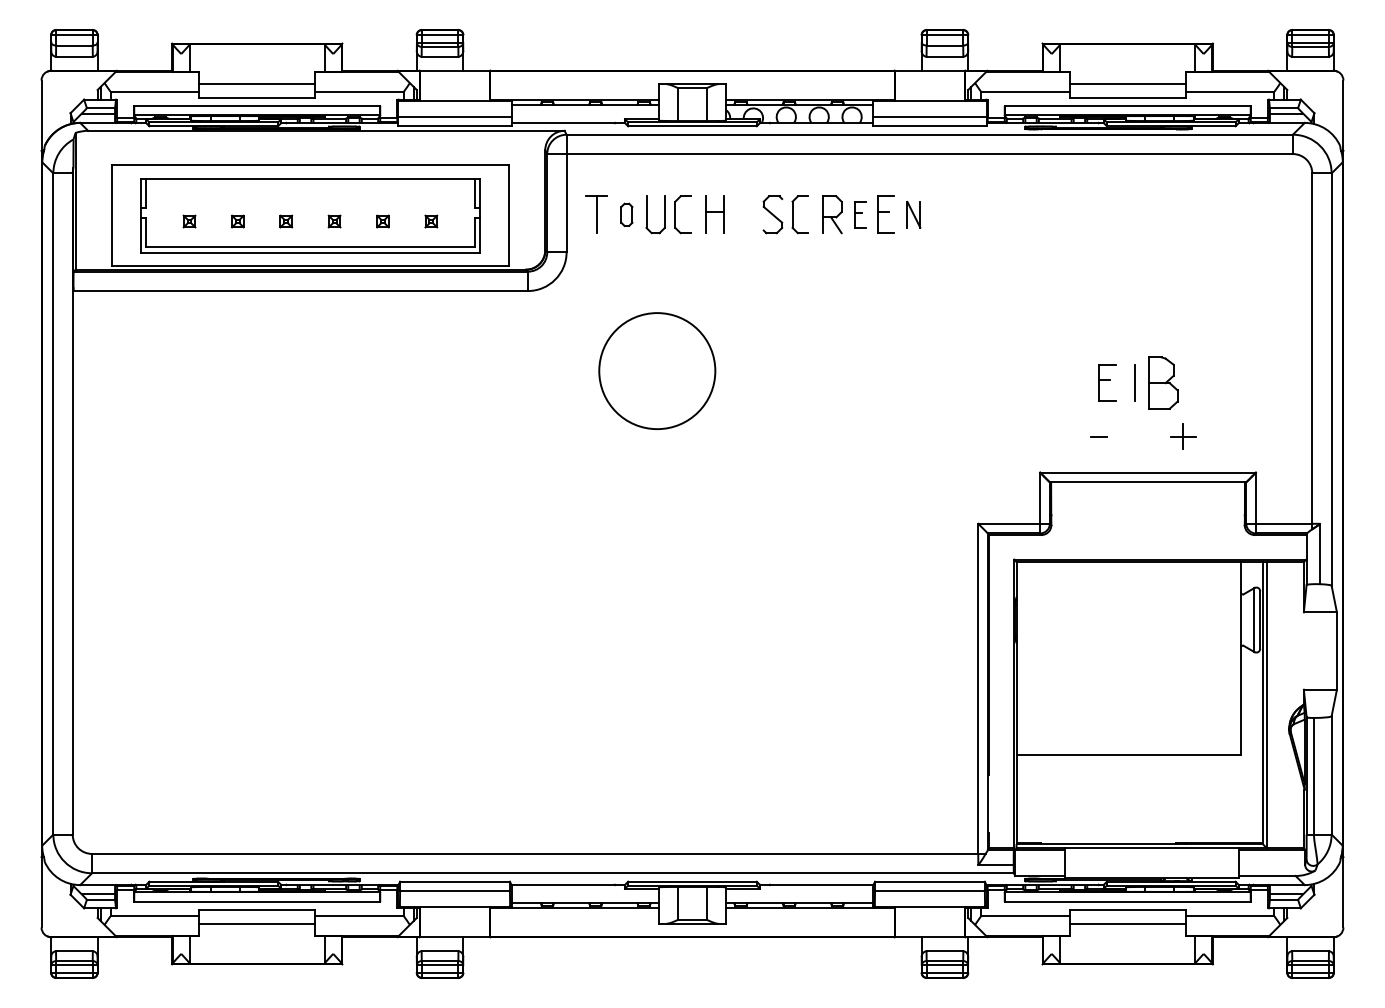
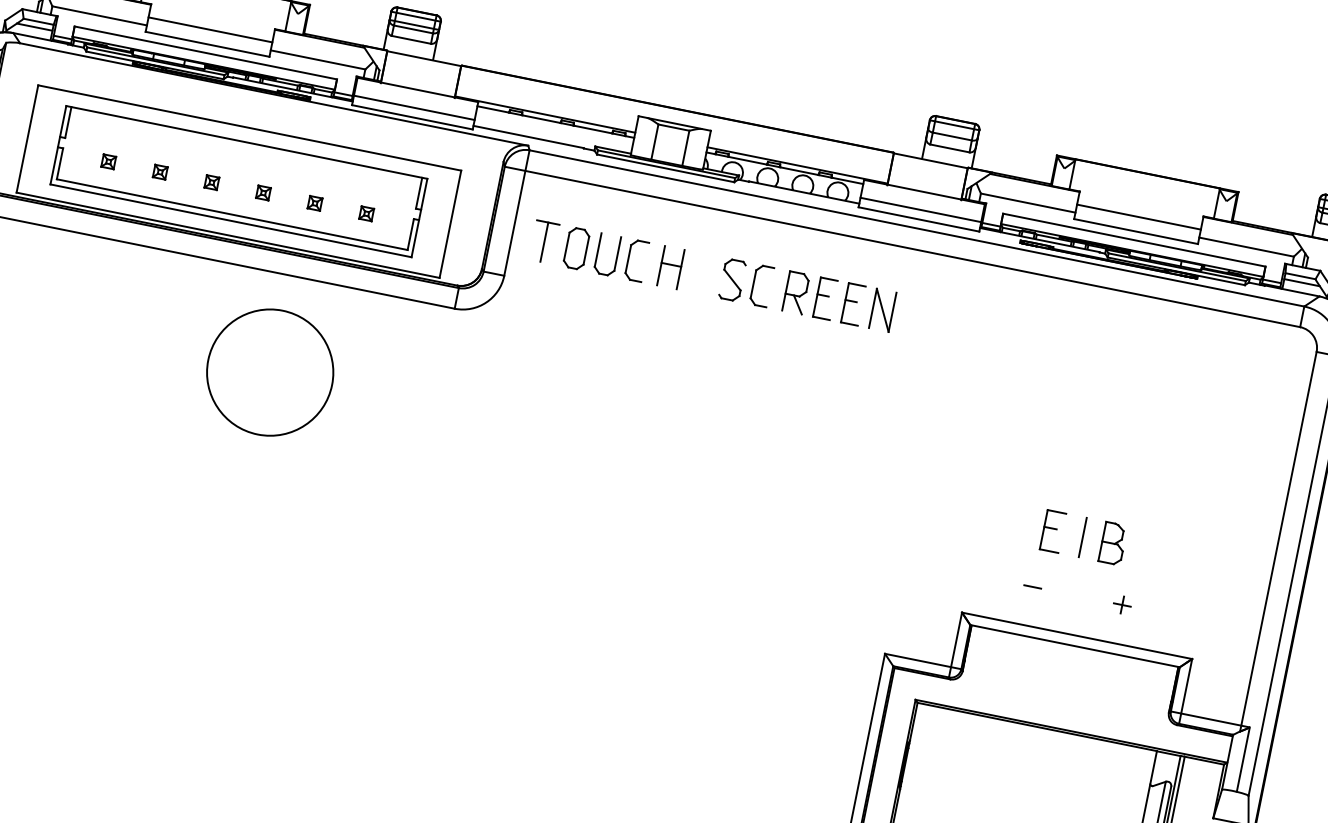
part: (626, 214) -> (576, 248), size x1.67
part: (859, 214) -> (824, 298), size x1.43
part: (913, 214) -> (882, 310), size x1.43
circle: (657, 370) -> (270, 371), moved
part: (1163, 382) -> (1112, 542), size x0.71
part: (1182, 436) -> (1121, 604), size x0.62

